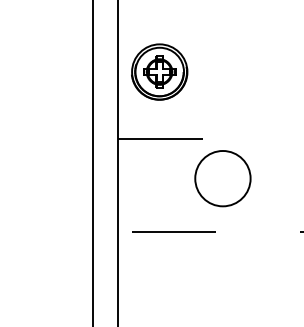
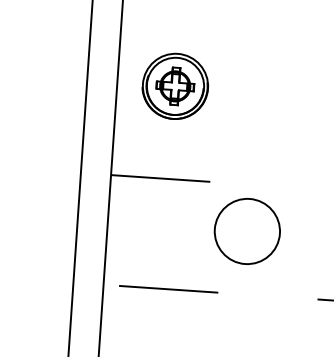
part: (159, 71) -> (175, 85), moved
circle: (222, 178) -> (246, 231), moved

